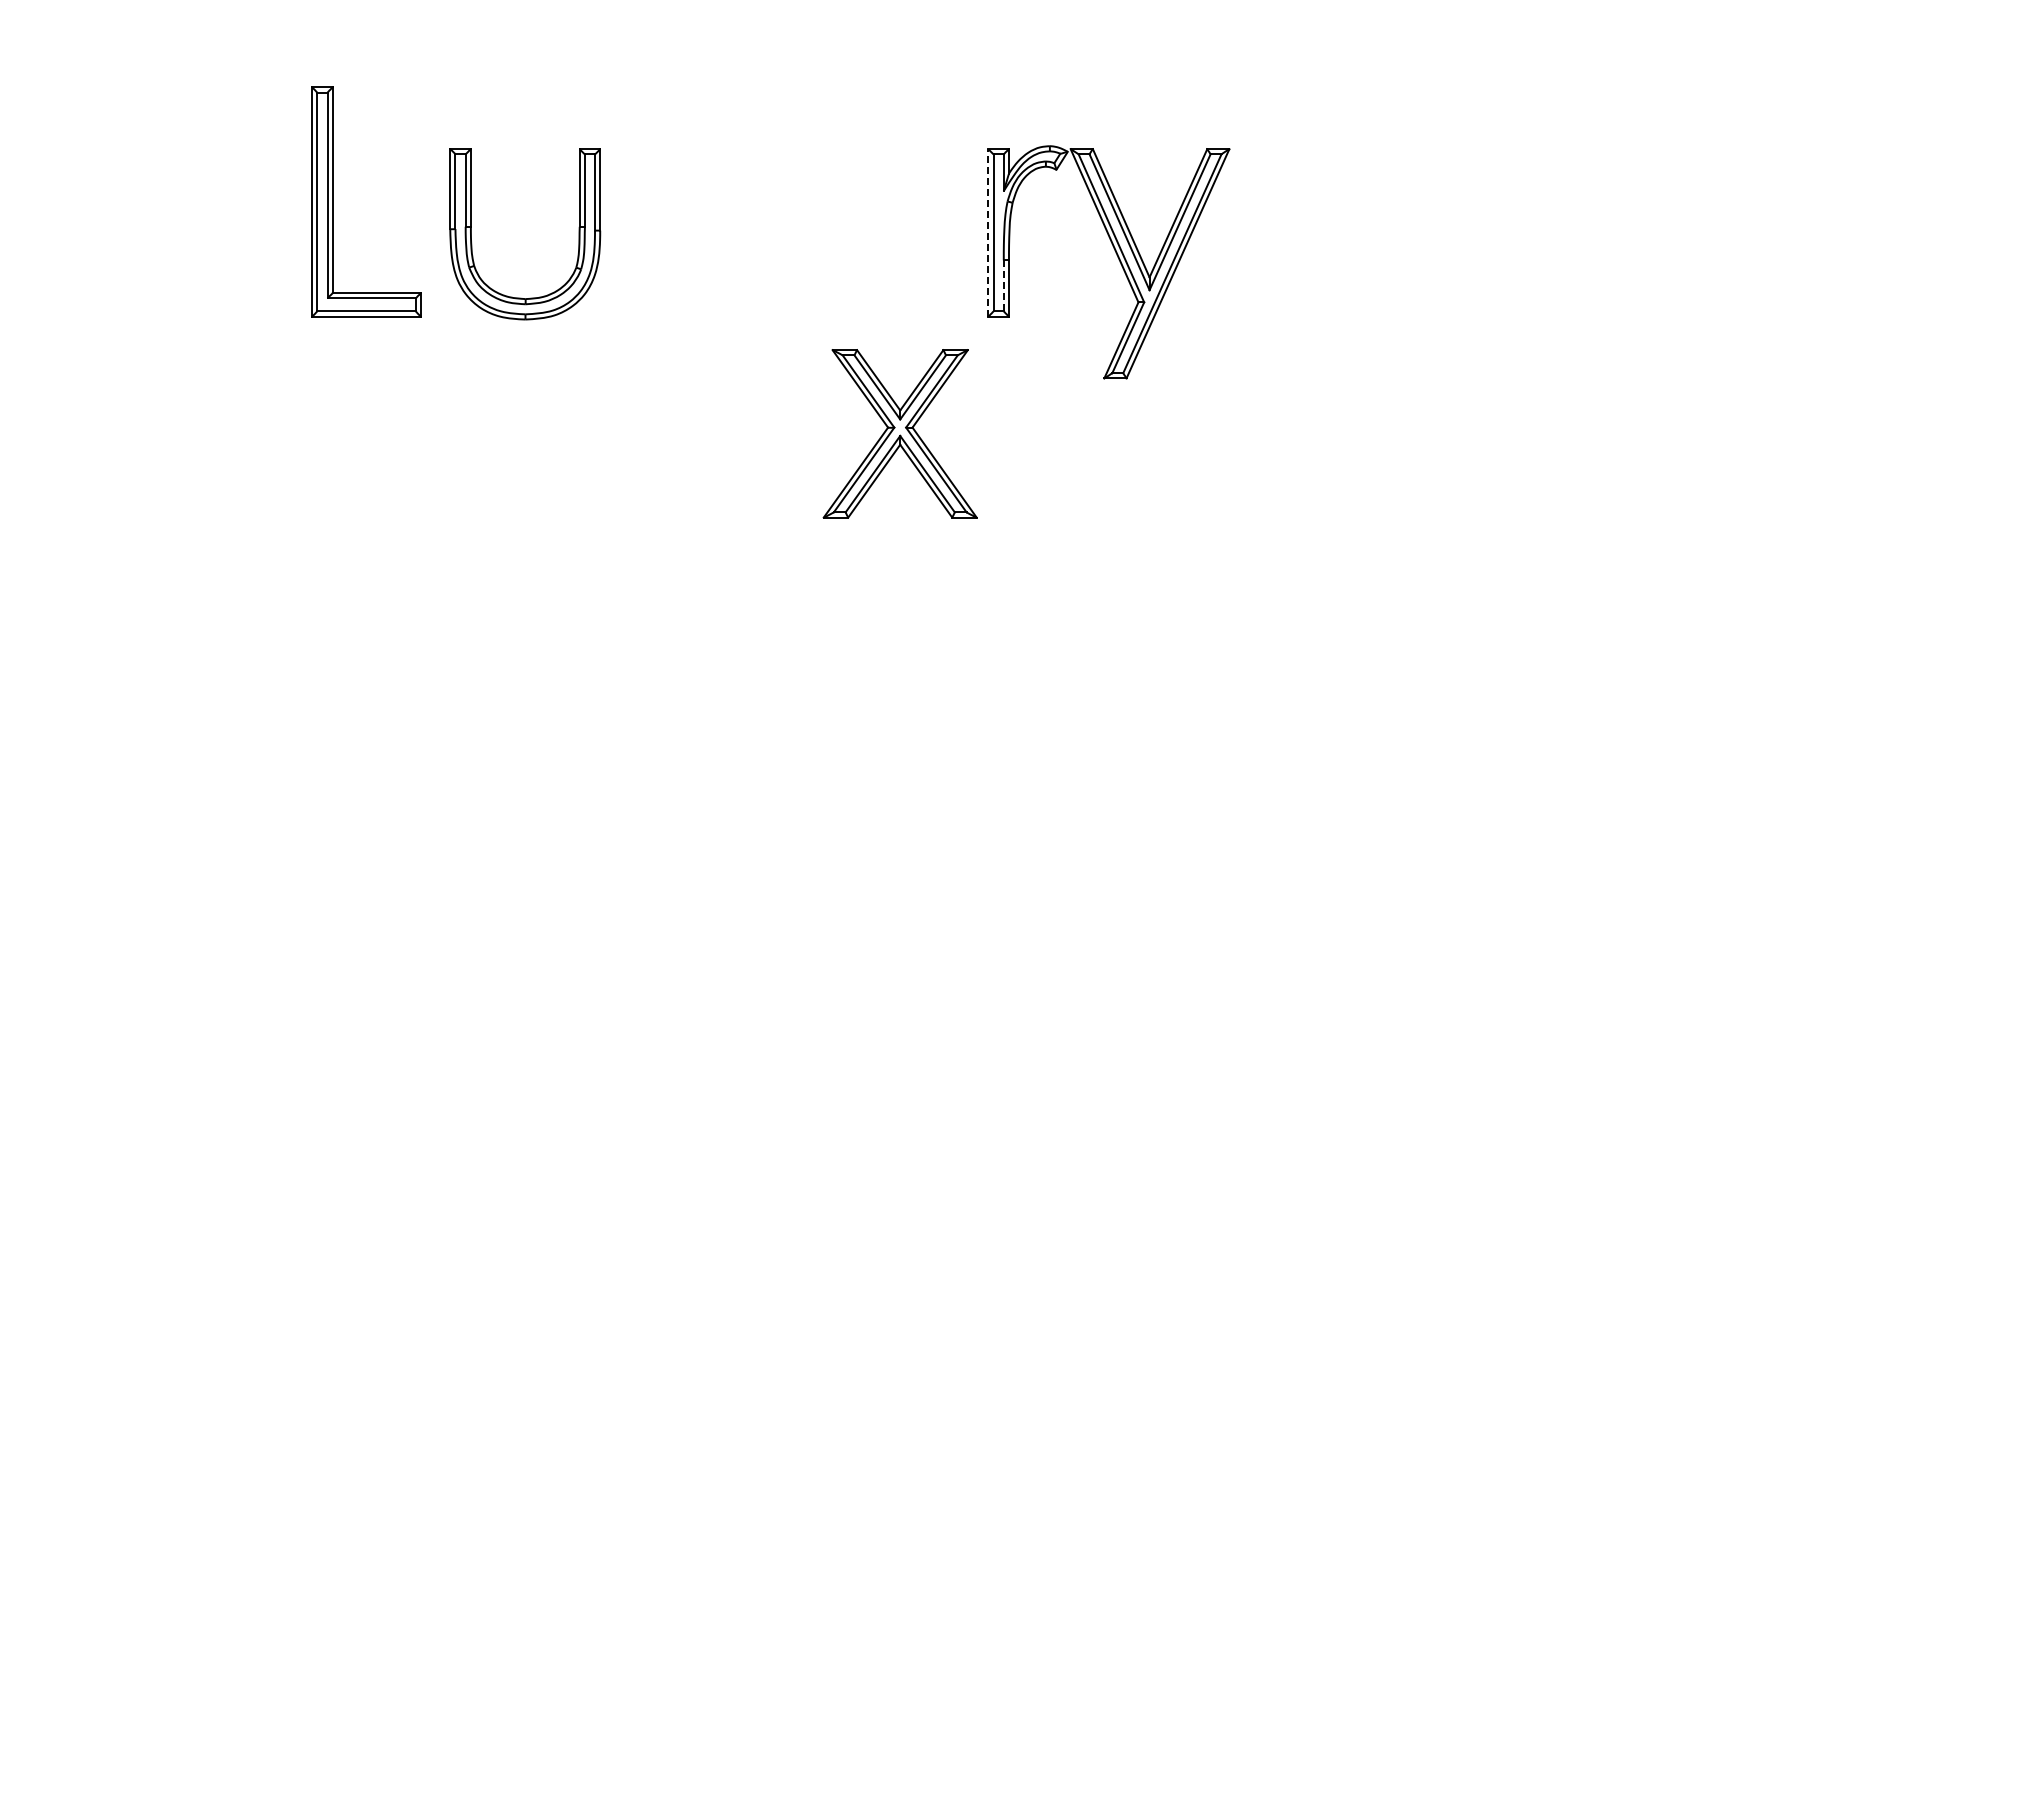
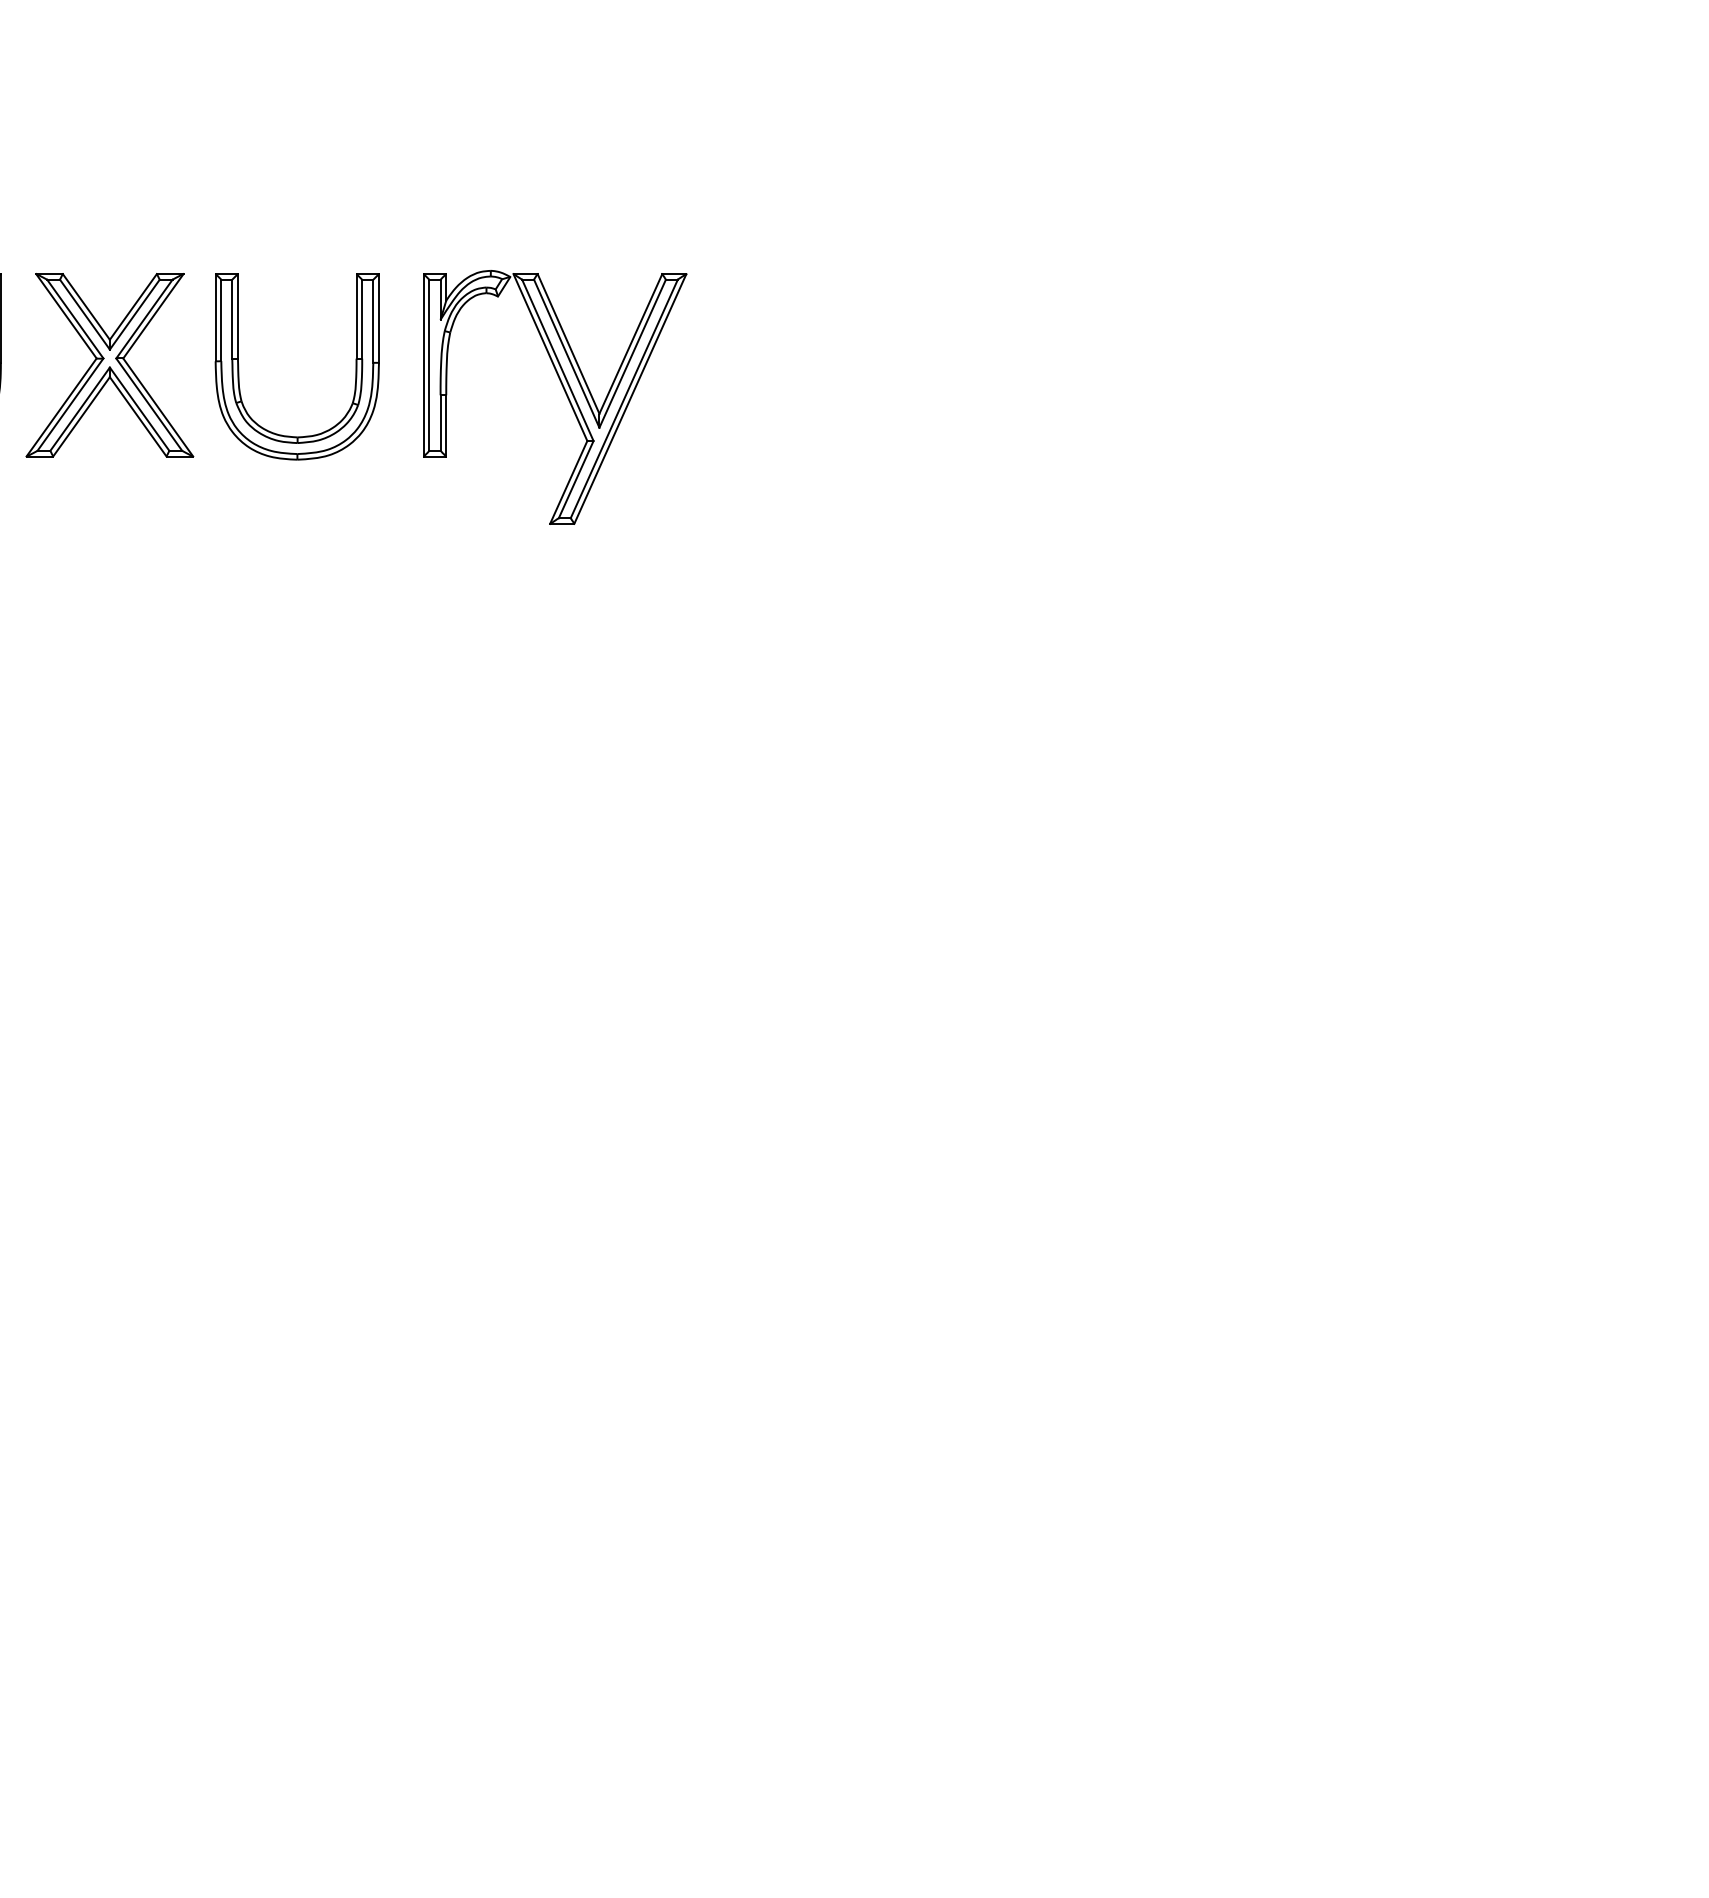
line: (988, 232) -> (423, 364), dashed -> solid
part: (925, 234) -> (355, 367), added
line: (1003, 285) -> (440, 422), dashed -> solid
part: (899, 433) -> (109, 364), moved

